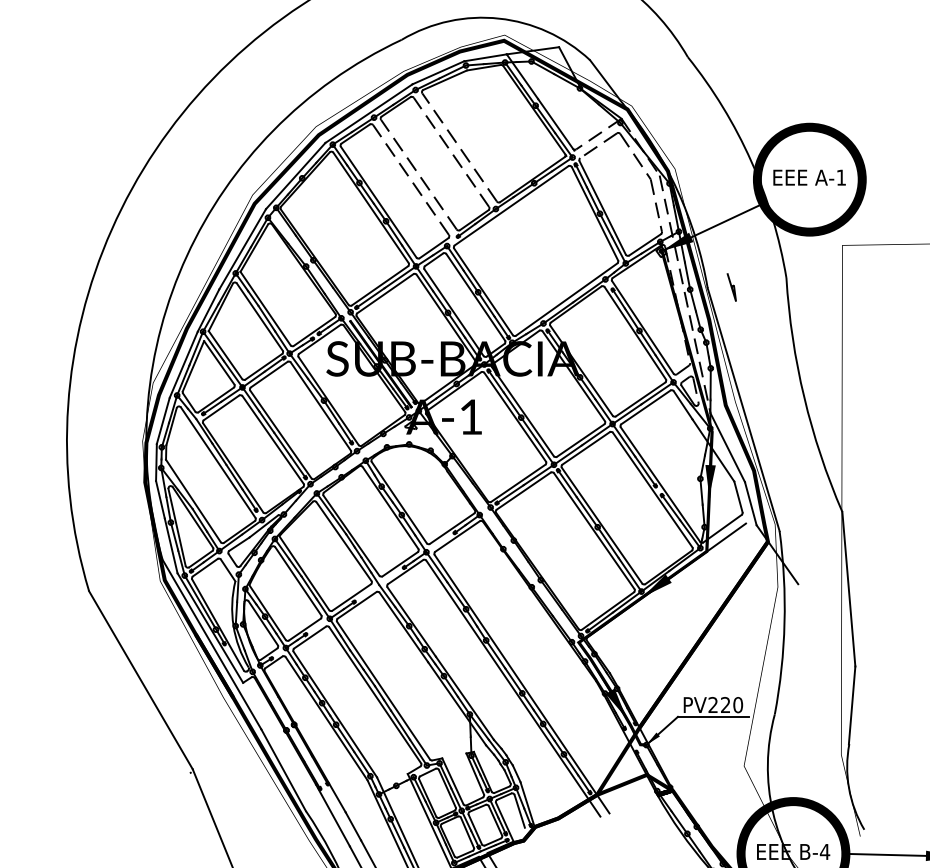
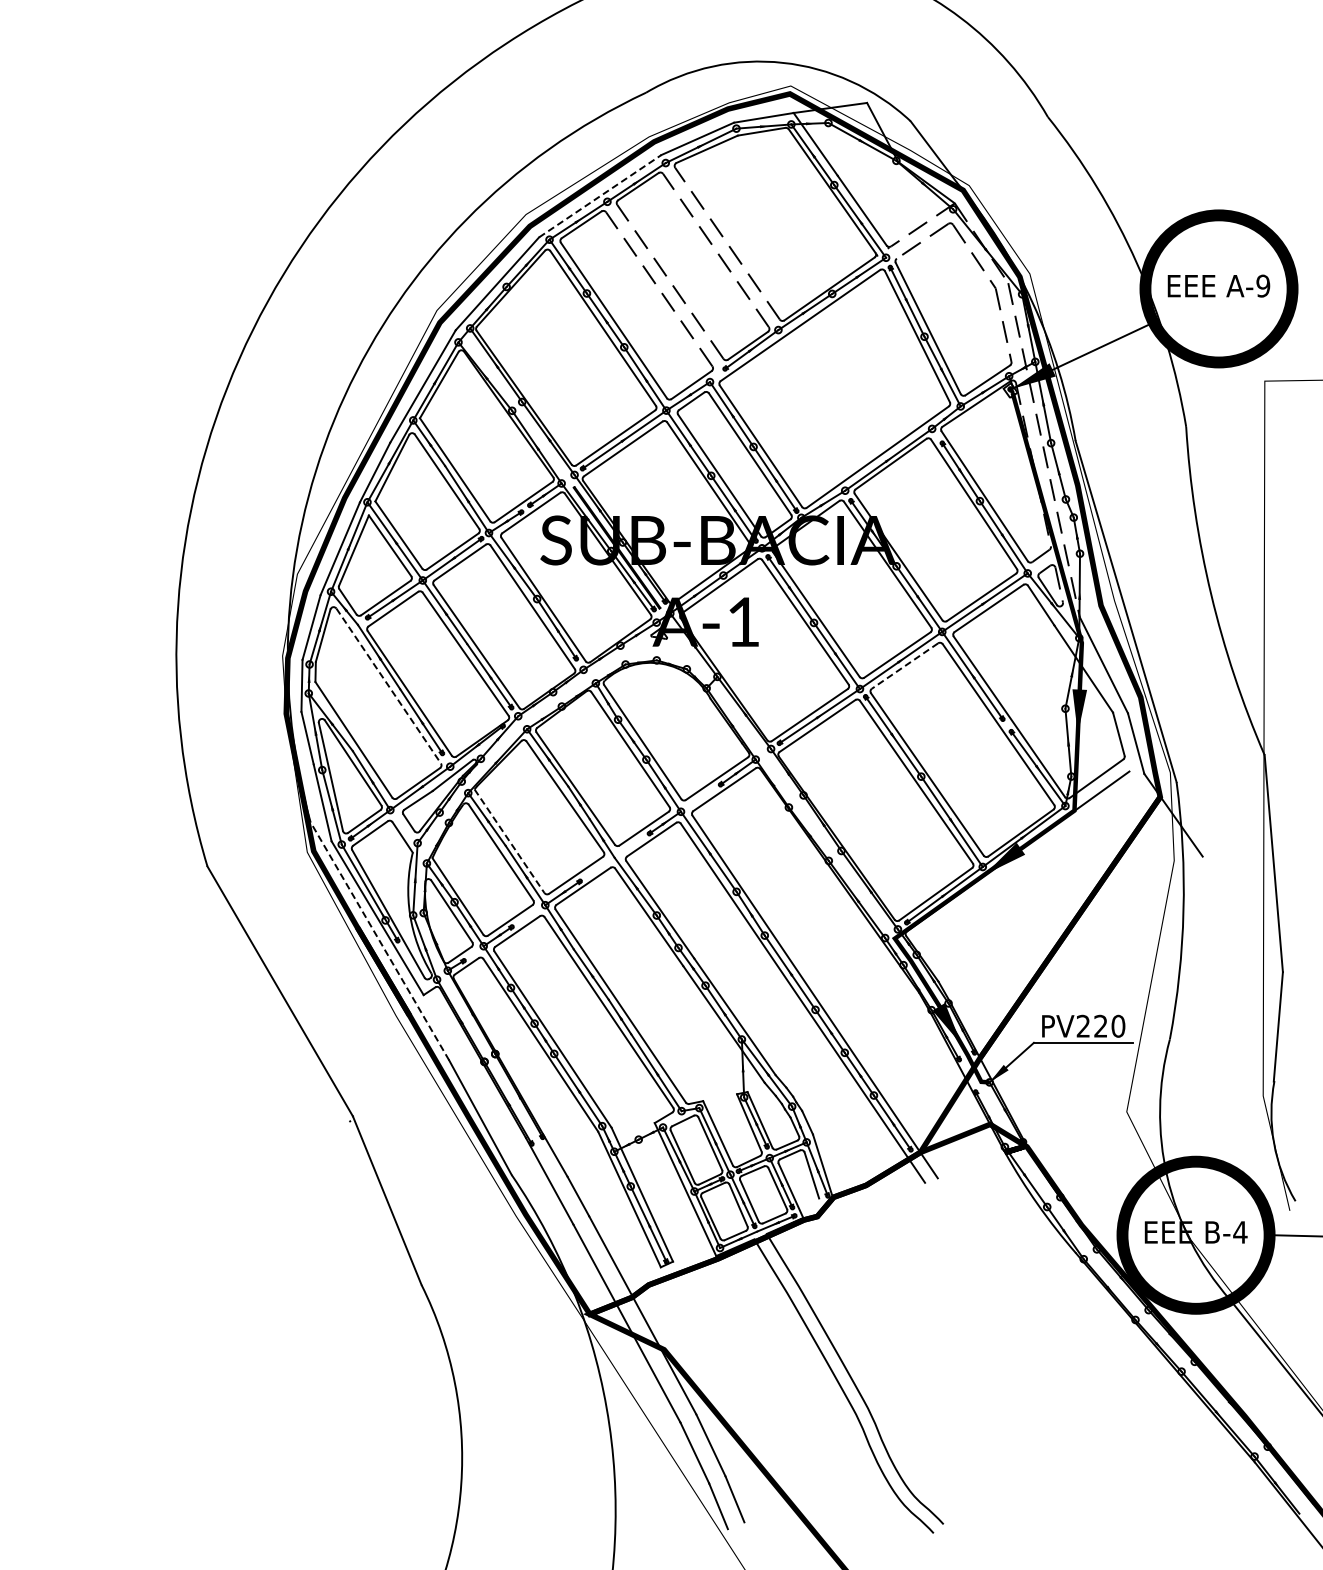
line: (369, 113) -> (600, 196), solid -> dashed
text: (841, 177) -> (1263, 285), A-1 -> A-9
line: (731, 287) -> (1109, 440), removed
line: (585, 448) -> (904, 666), solid -> dashed
line: (218, 462) -> (388, 686), solid -> dashed
line: (304, 573) -> (509, 841), solid -> dashed
line: (211, 644) -> (379, 941), solid -> dashed

